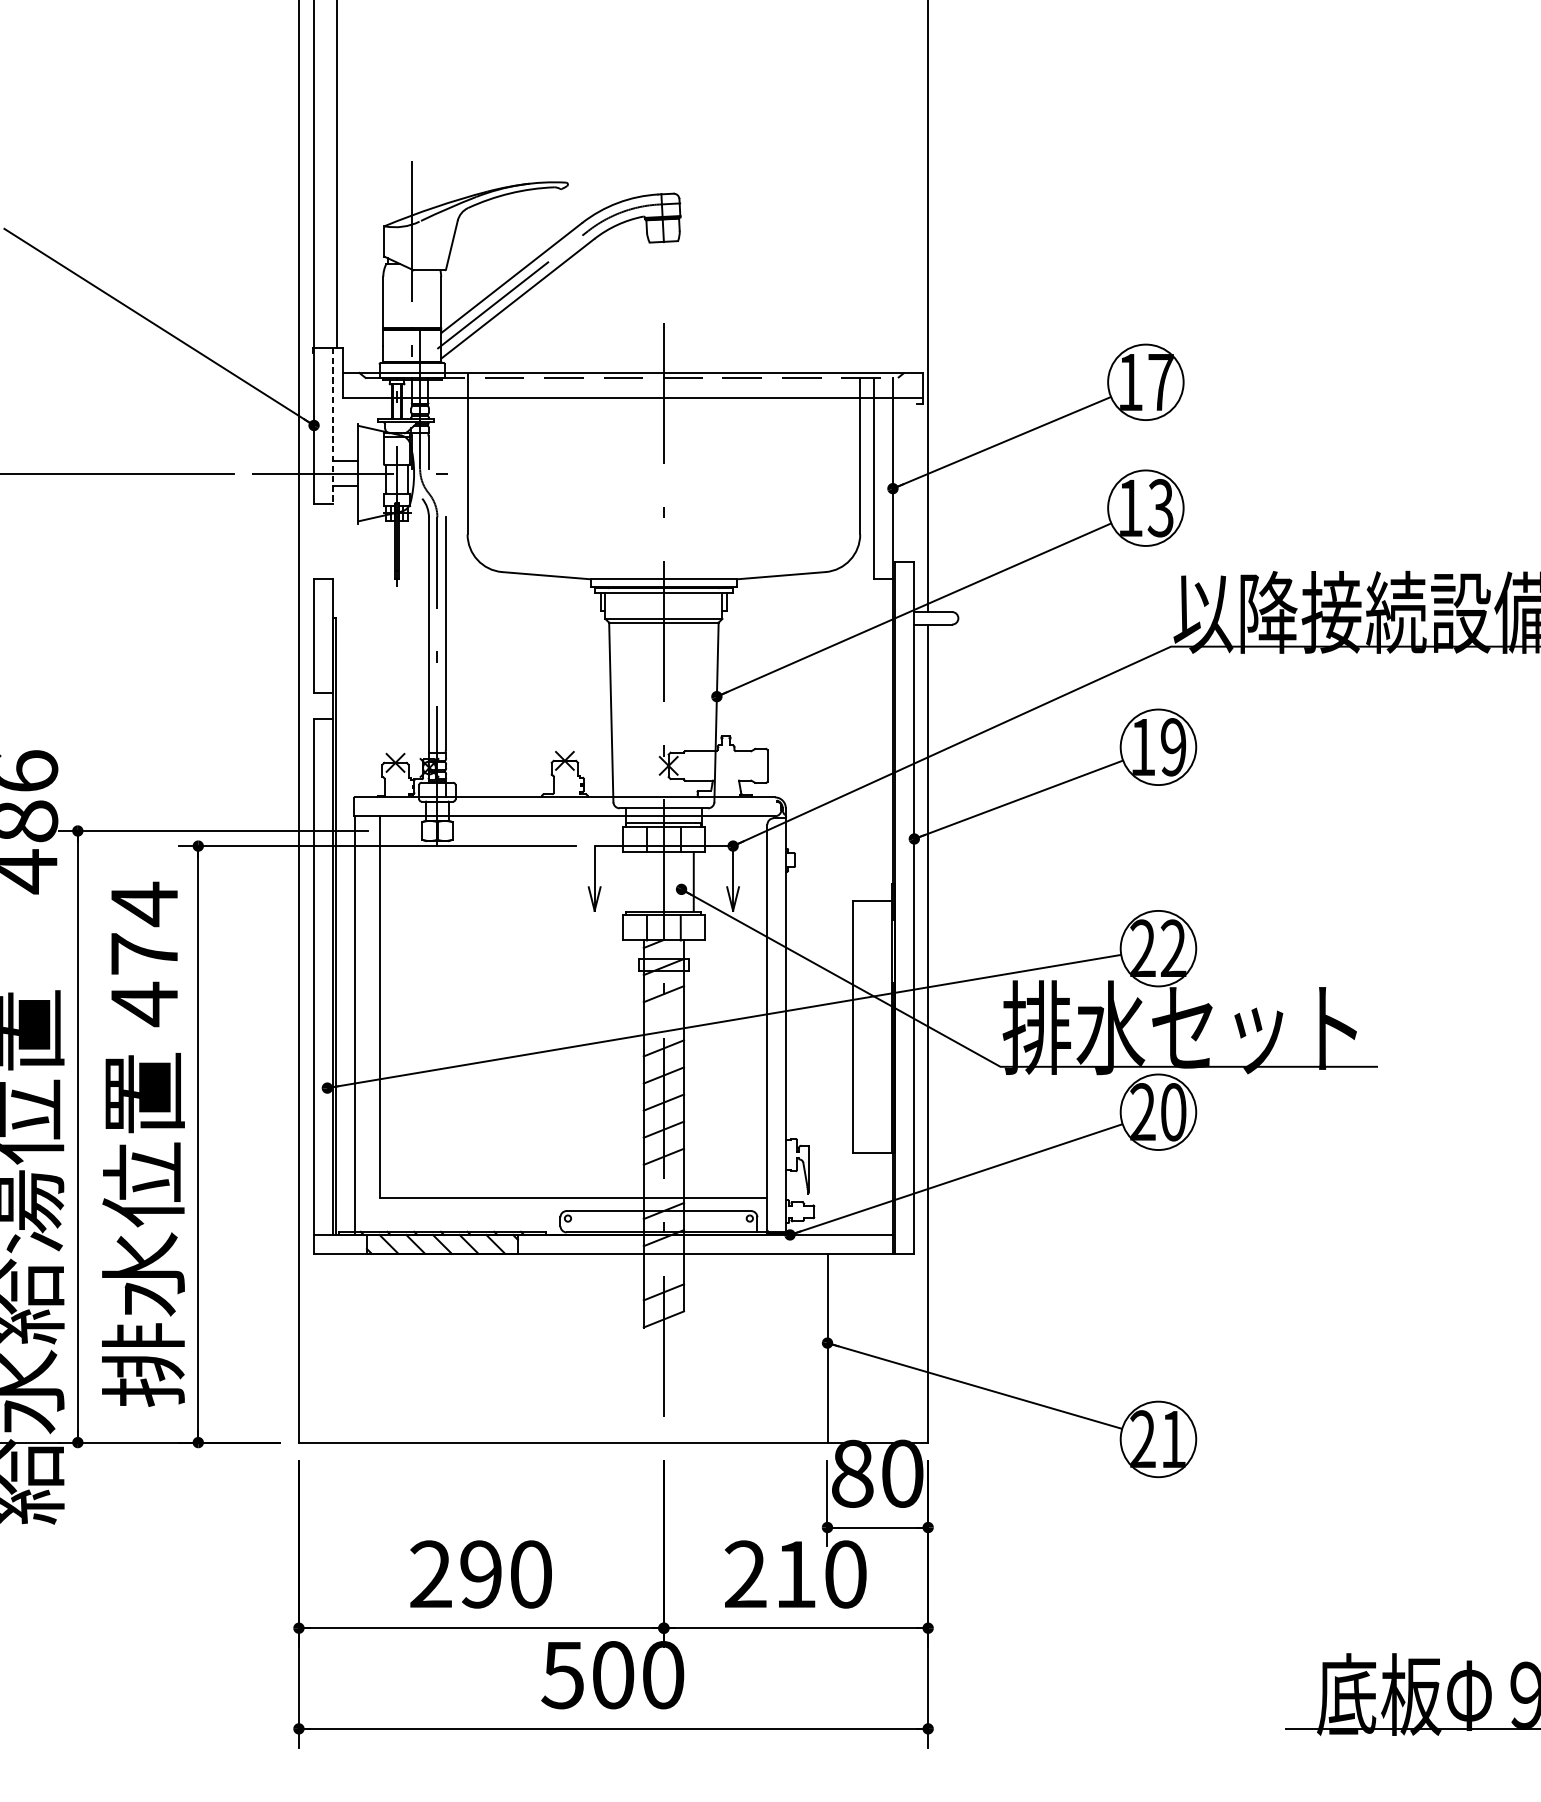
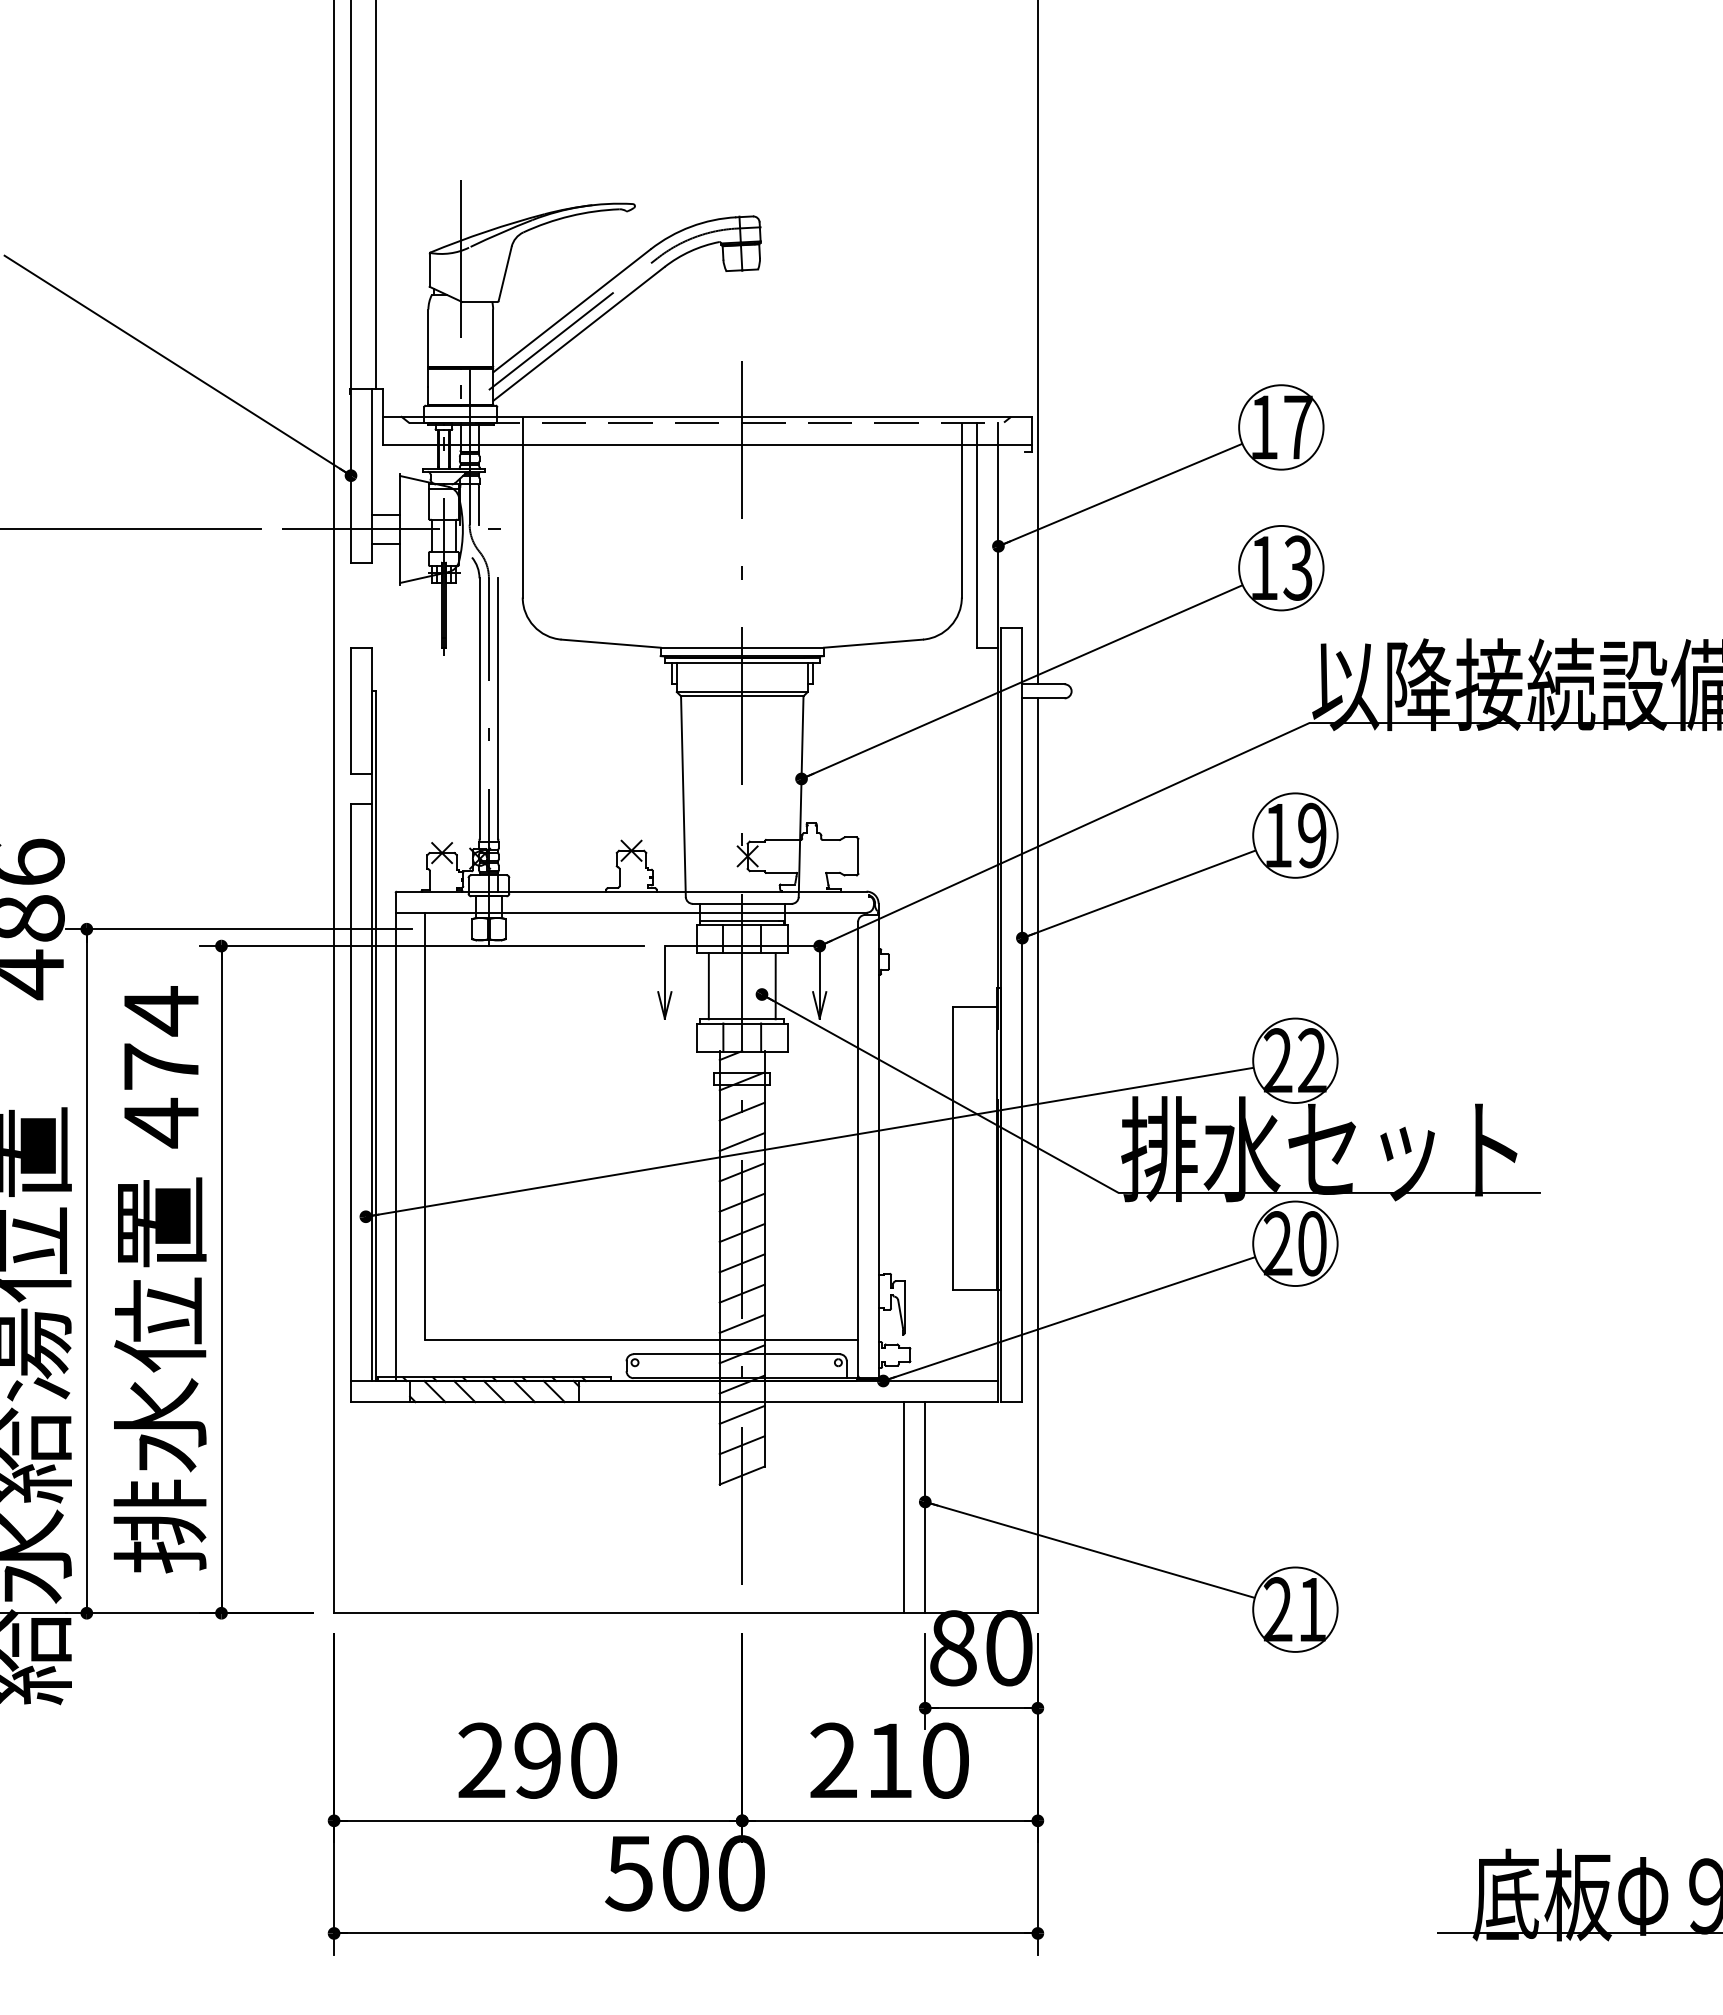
line: (333, 426) -> (372, 476), dashed -> solid
line: (633, 882) -> (708, 986), added
line: (663, 1021) -> (741, 1142), added
line: (663, 1183) -> (741, 1323), added
line: (663, 1264) -> (741, 1414), added
line: (808, 1348) -> (904, 1507), added

